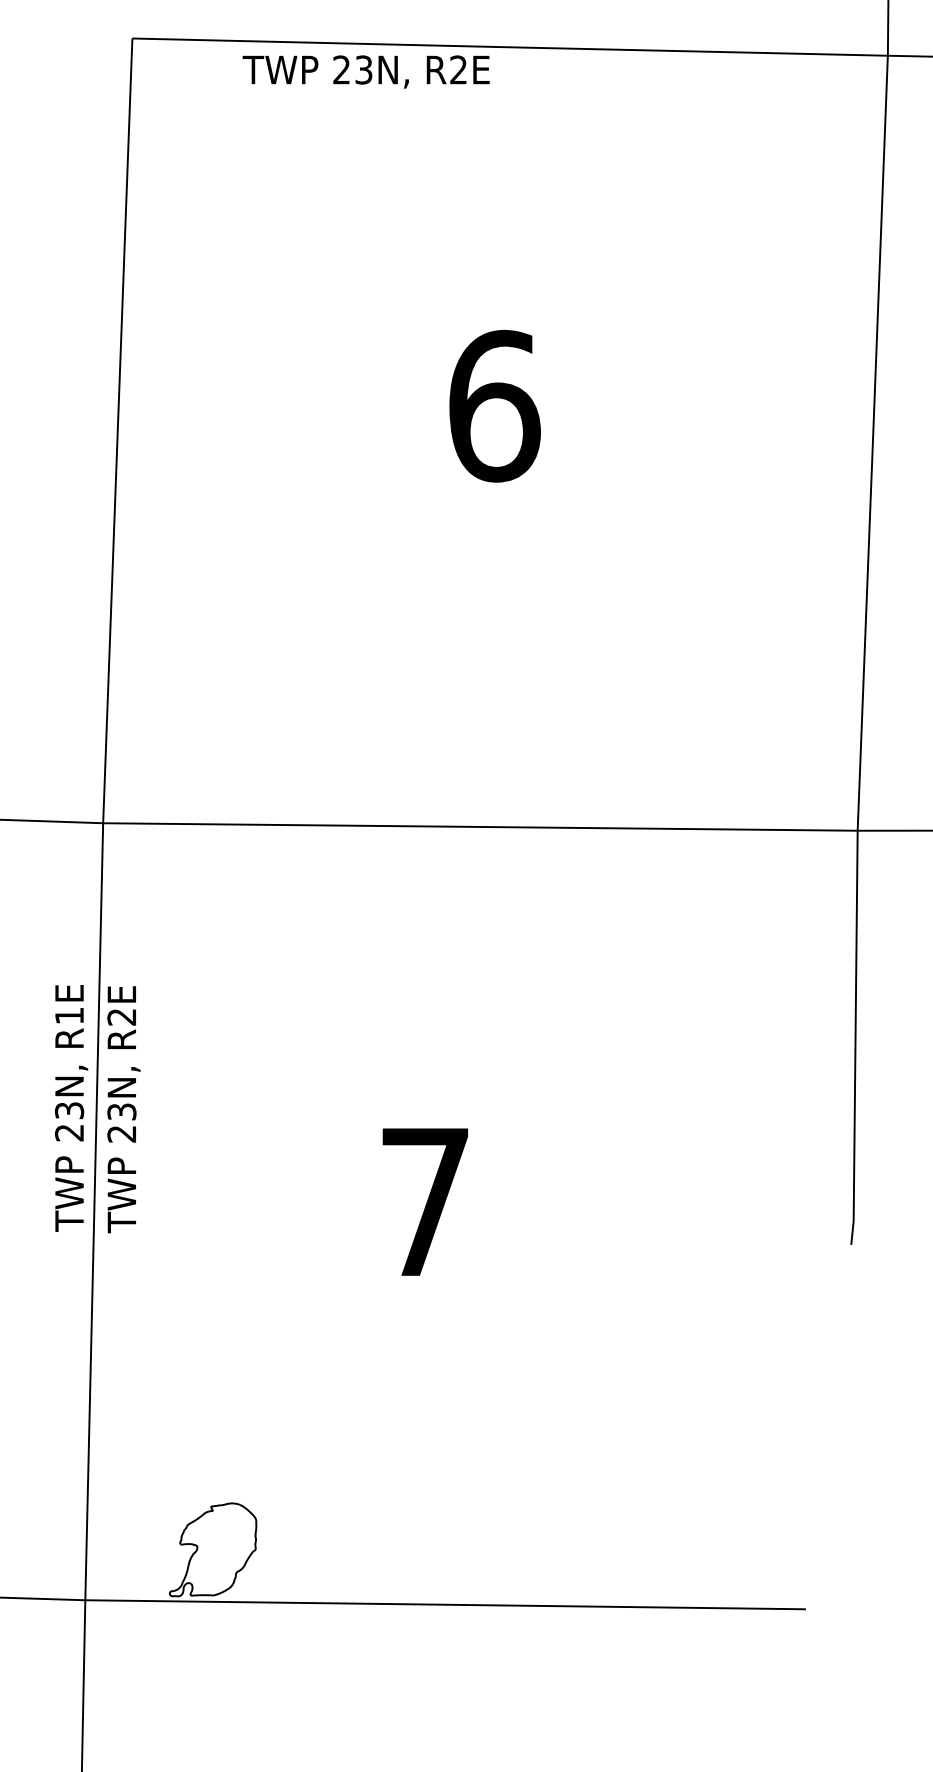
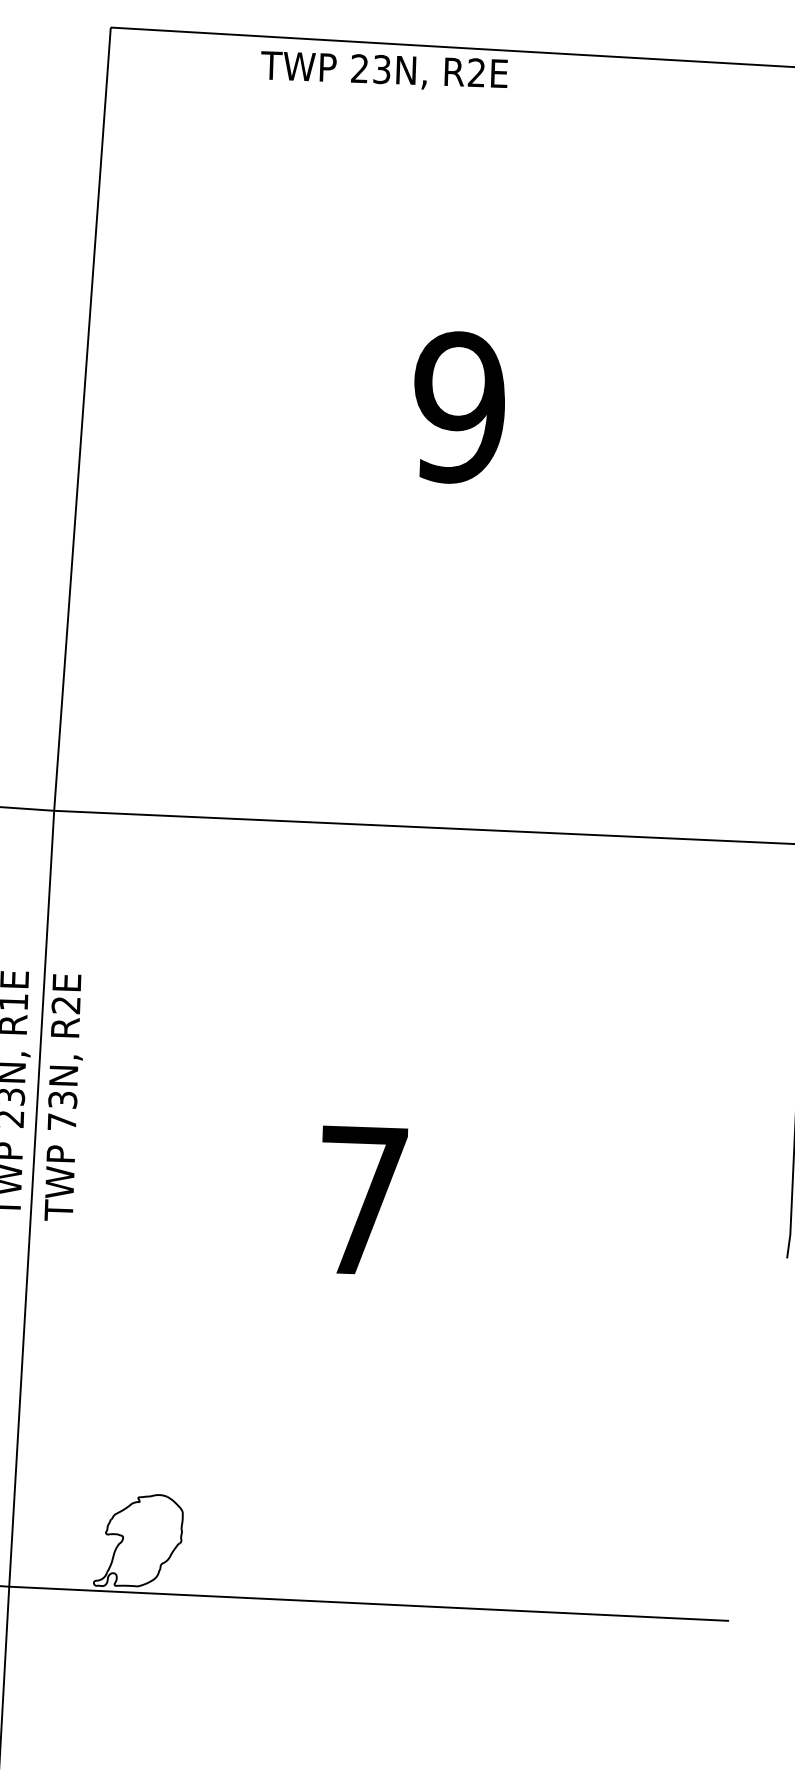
text: (365, 71) -> (383, 71), moved
text: (494, 405) -> (459, 406), 6 -> 9
text: (121, 1134) -> (61, 1122), 23N, -> 73N,

